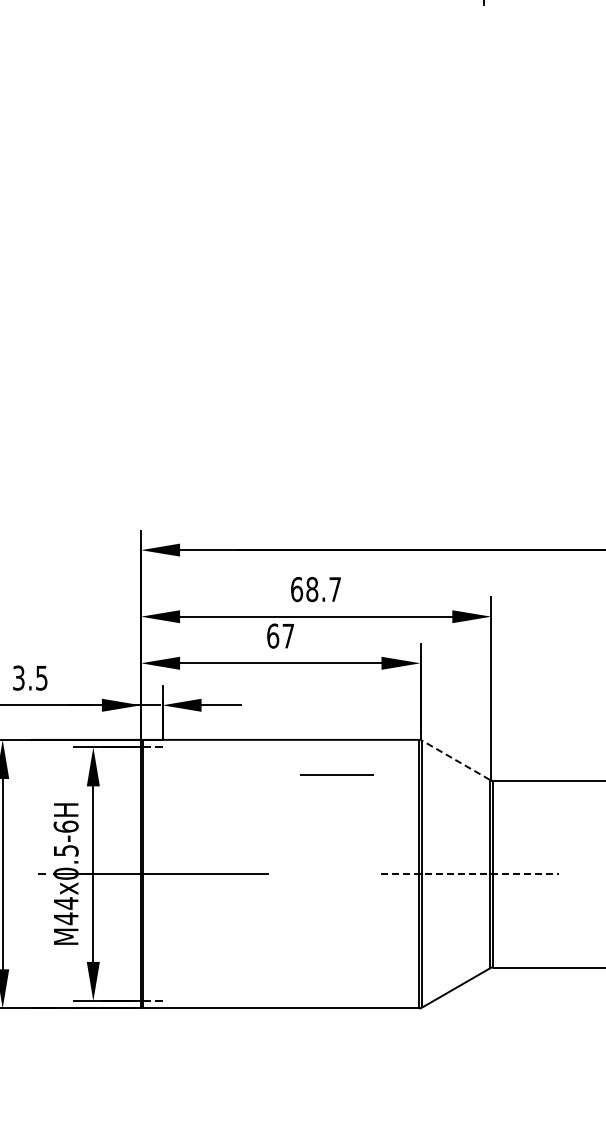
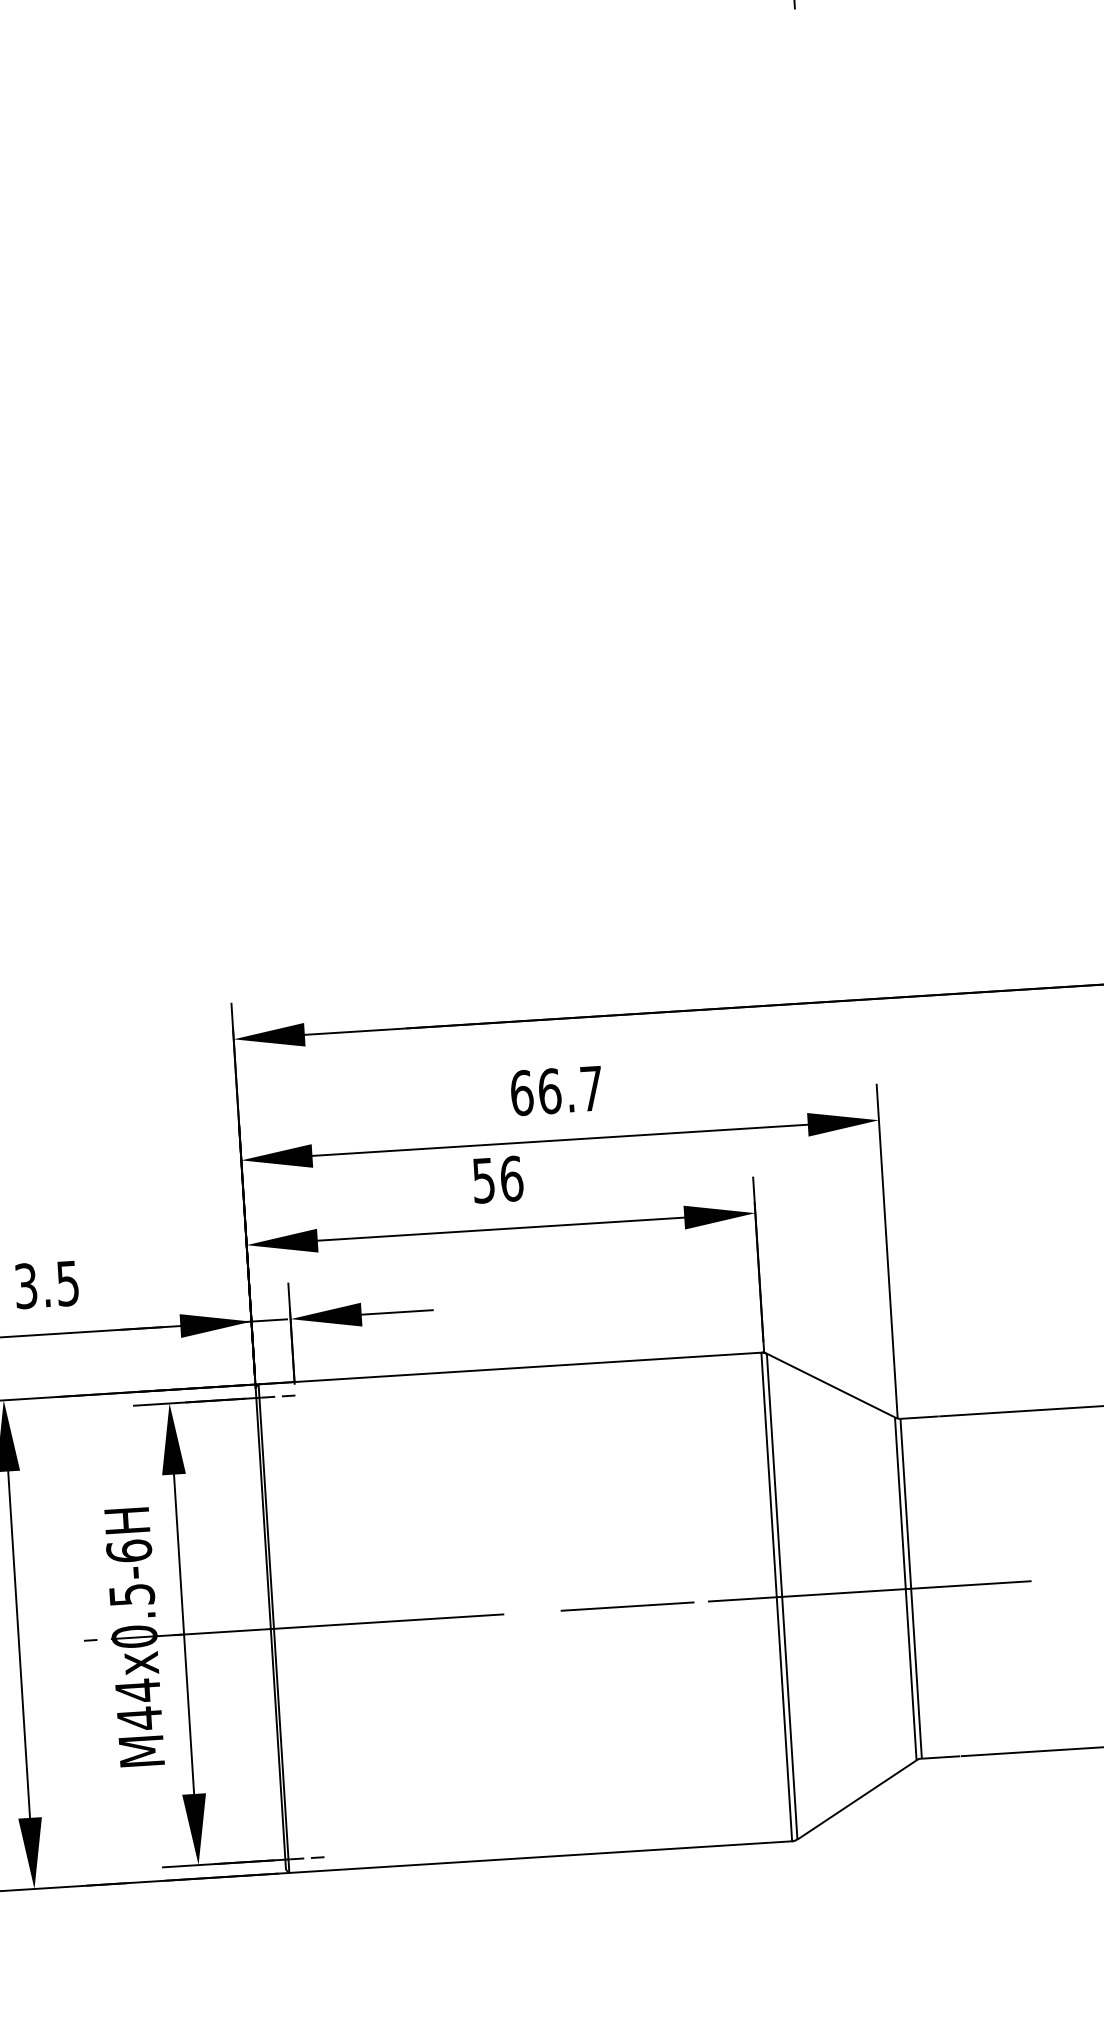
text: (312, 589) -> (550, 1091), 68.7 -> 66.7
text: (280, 635) -> (497, 1178), 67 -> 56
line: (455, 760) -> (830, 1386), dashed -> solid
line: (336, 774) -> (626, 1605), moved
line: (470, 874) -> (870, 1591), dashed -> solid

